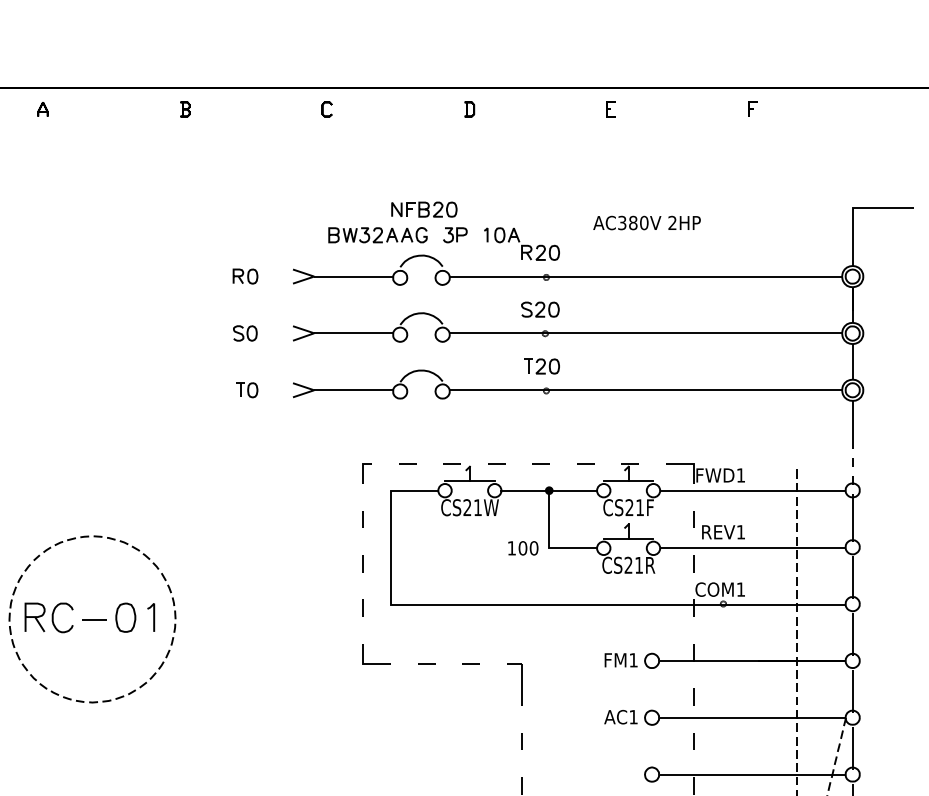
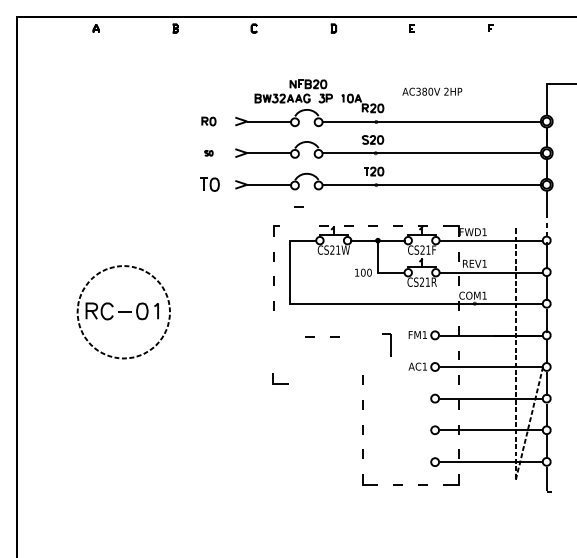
part: (244, 334) -> (208, 153), size x0.6
part: (246, 389) -> (209, 184), size x1.6
line: (406, 463) -> (298, 206), moved
line: (375, 662) -> (280, 383), moved
part: (514, 682) -> (386, 344), moved

